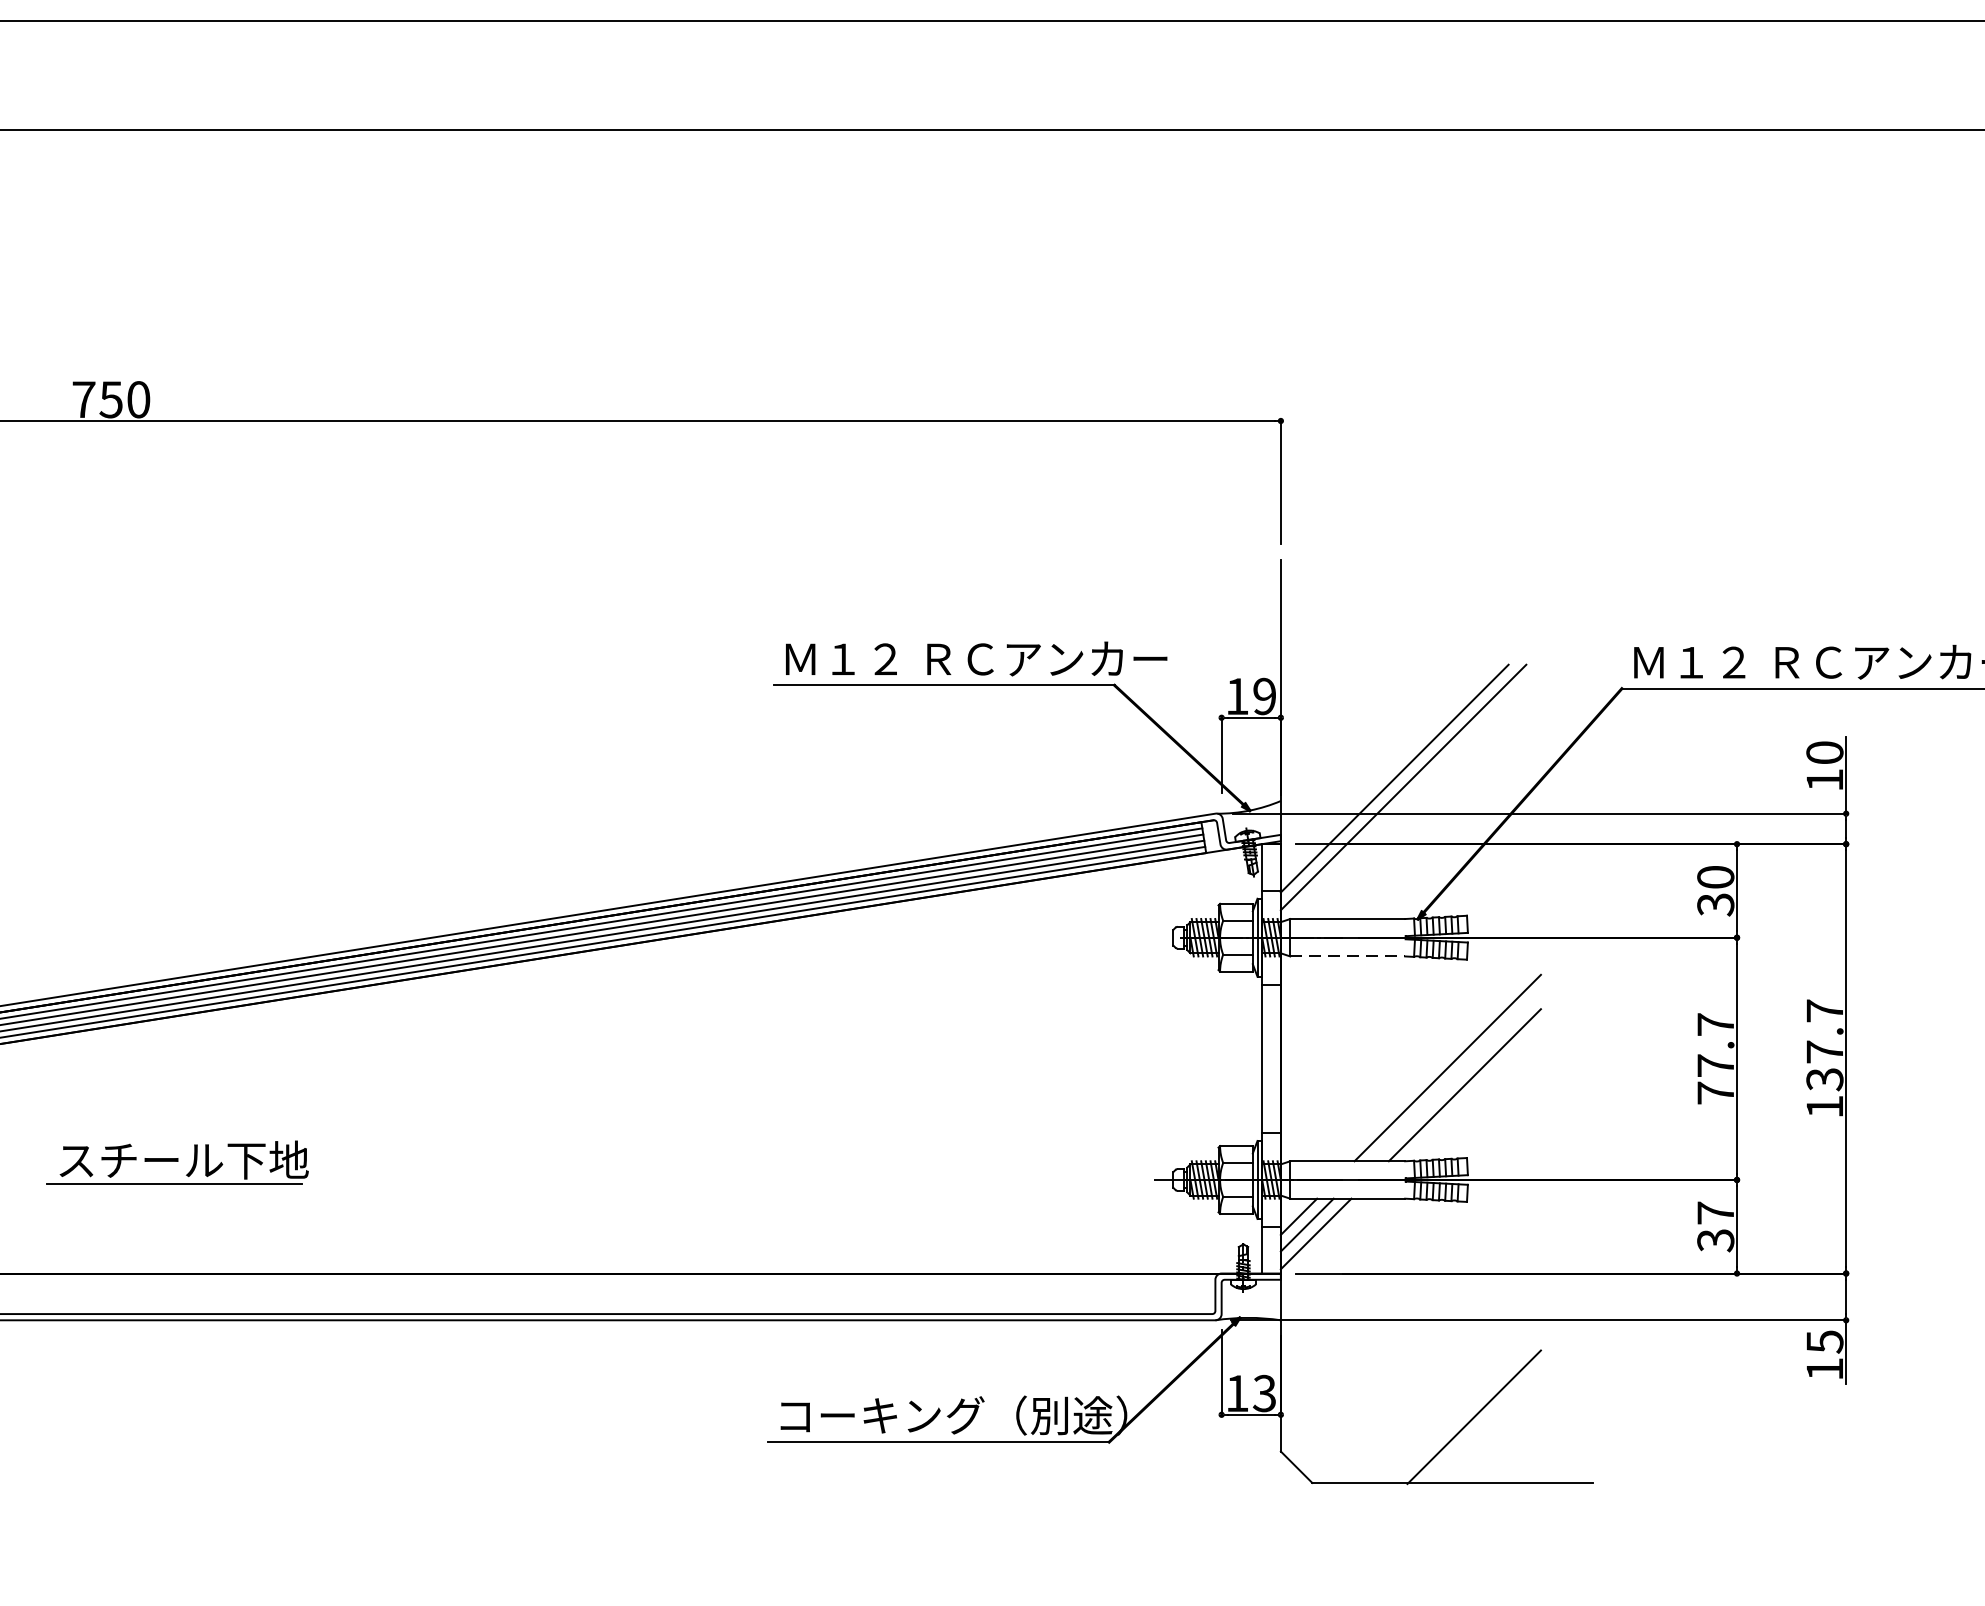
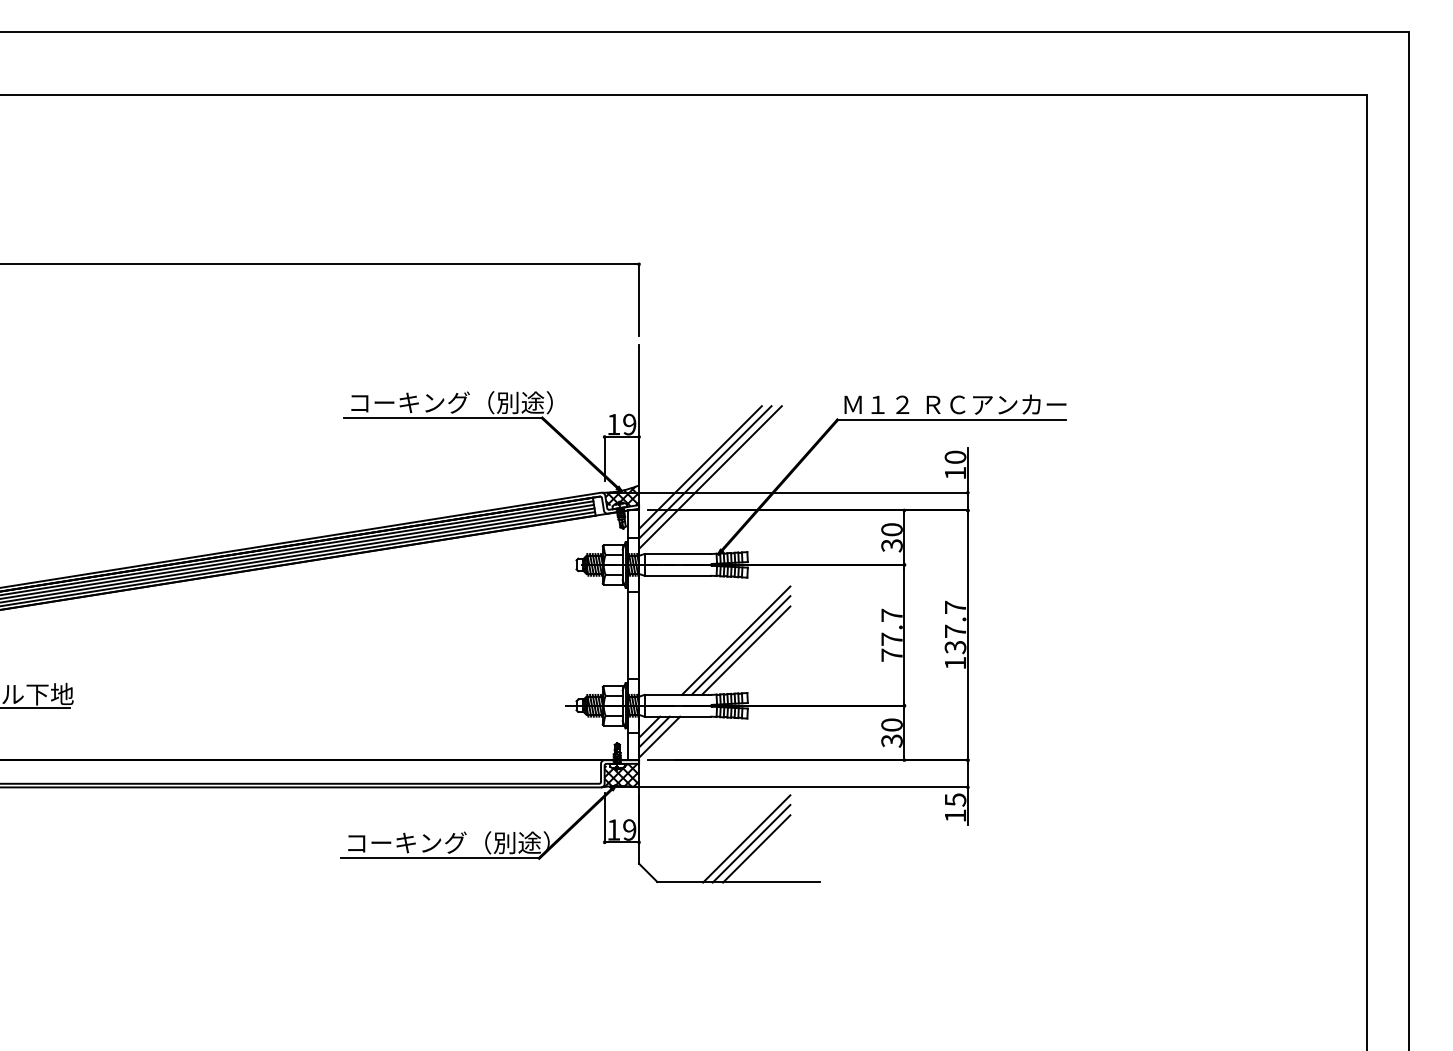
text: (975, 658) -> (461, 402), Ｍ１２ ＲＣアンカー -> コーキング（別途）
line: (1386, 770) -> (700, 467), added
hatch: (1252, 818) -> (622, 495), added
line: (1348, 955) -> (678, 575), dashed -> solid
line: (1455, 1076) -> (740, 645), added
text: (1714, 1212) -> (891, 724), 37 -> 30
hatch: (1248, 1299) -> (620, 775), added
text: (1264, 1392) -> (629, 829), 13 -> 19
line: (1465, 1408) -> (746, 838), added
line: (1482, 1425) -> (756, 848), added

